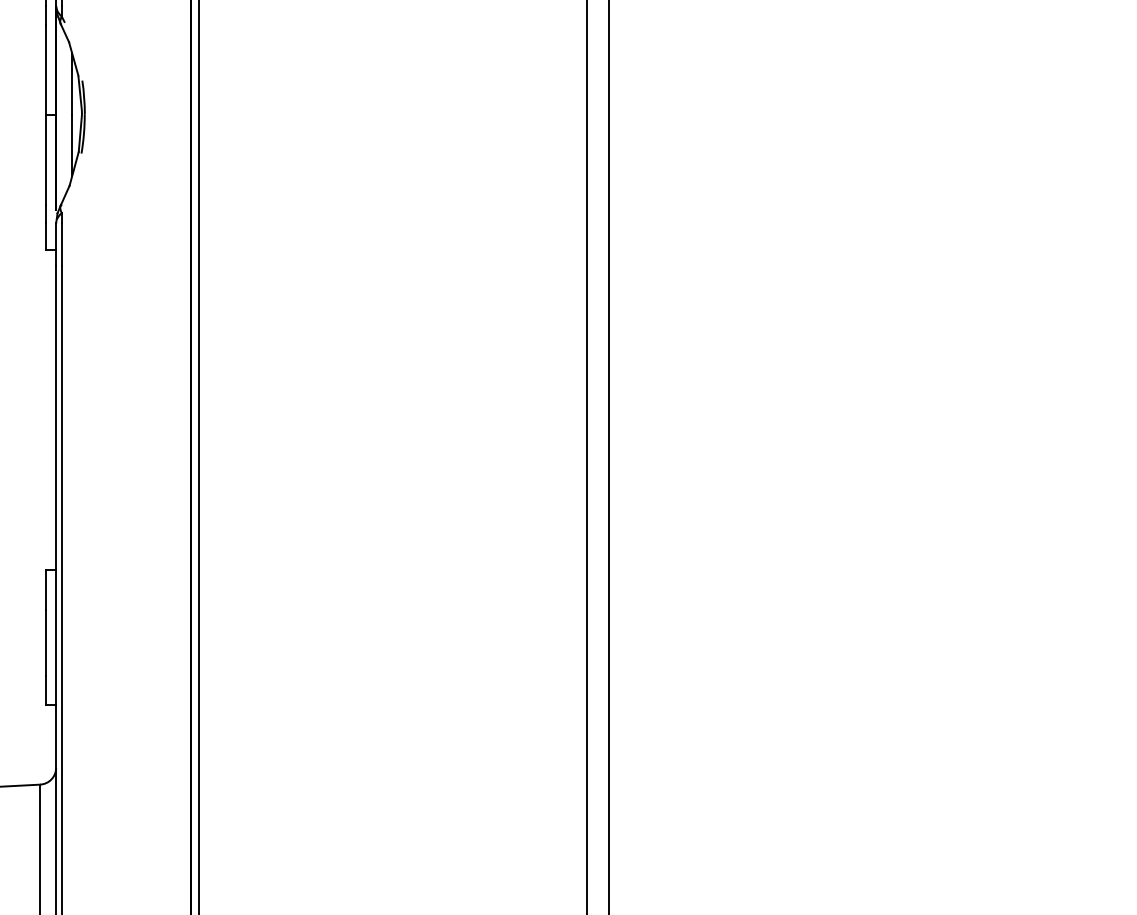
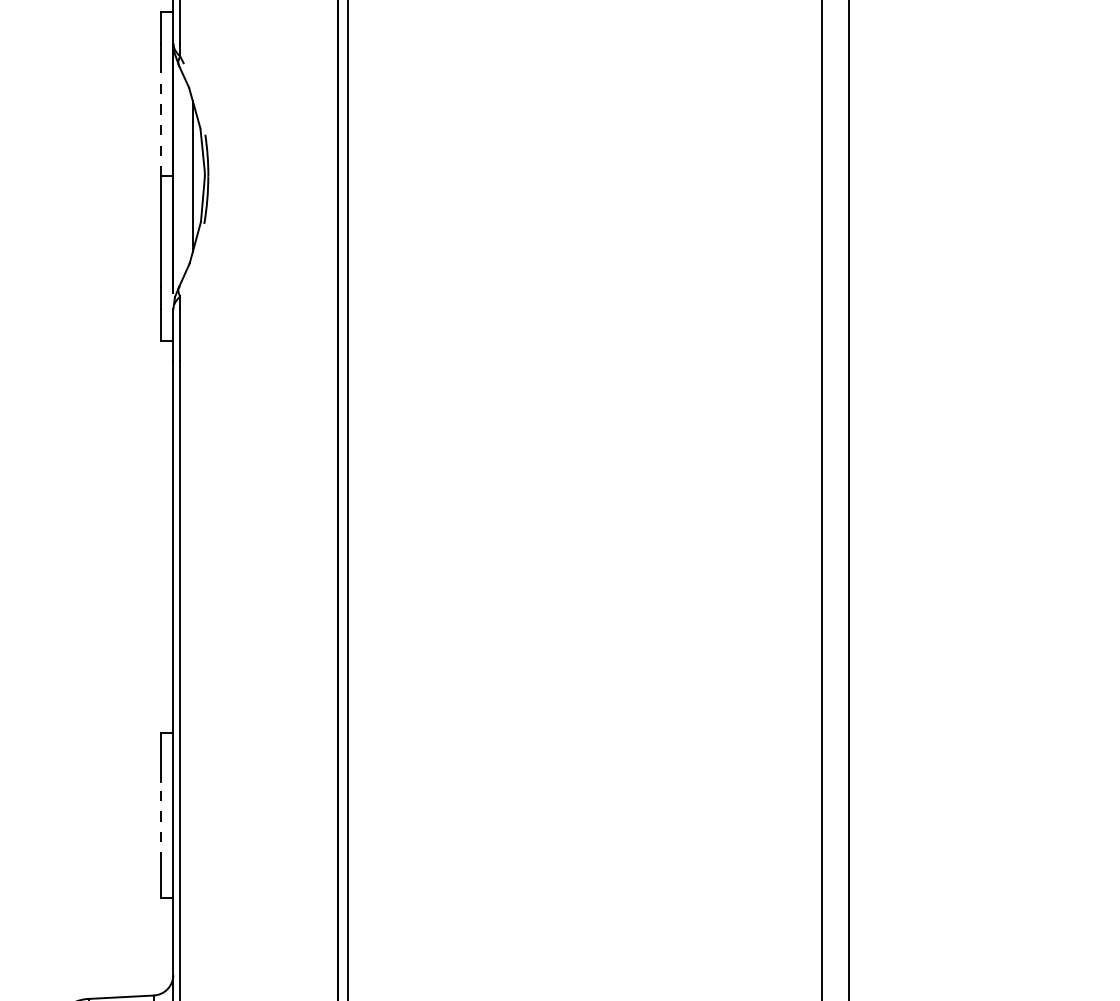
line: (46, 69) -> (161, 121), solid -> dashed
line: (46, 643) -> (161, 822), solid -> dashed

